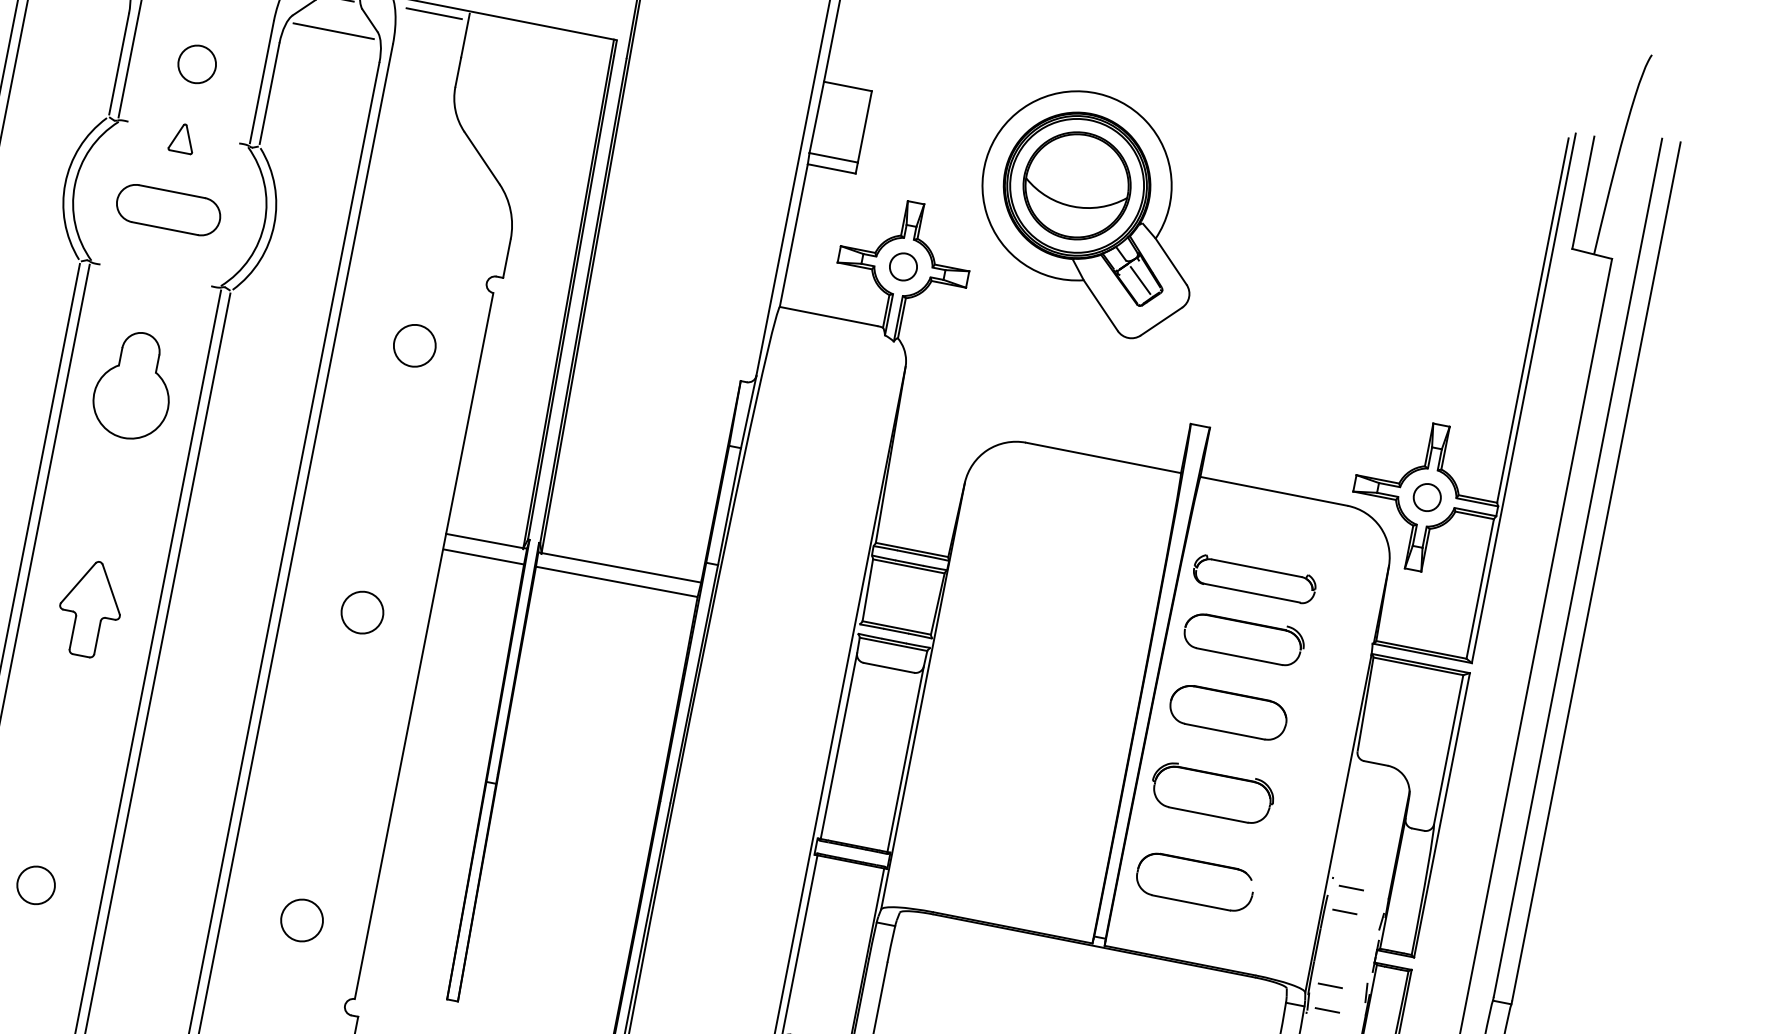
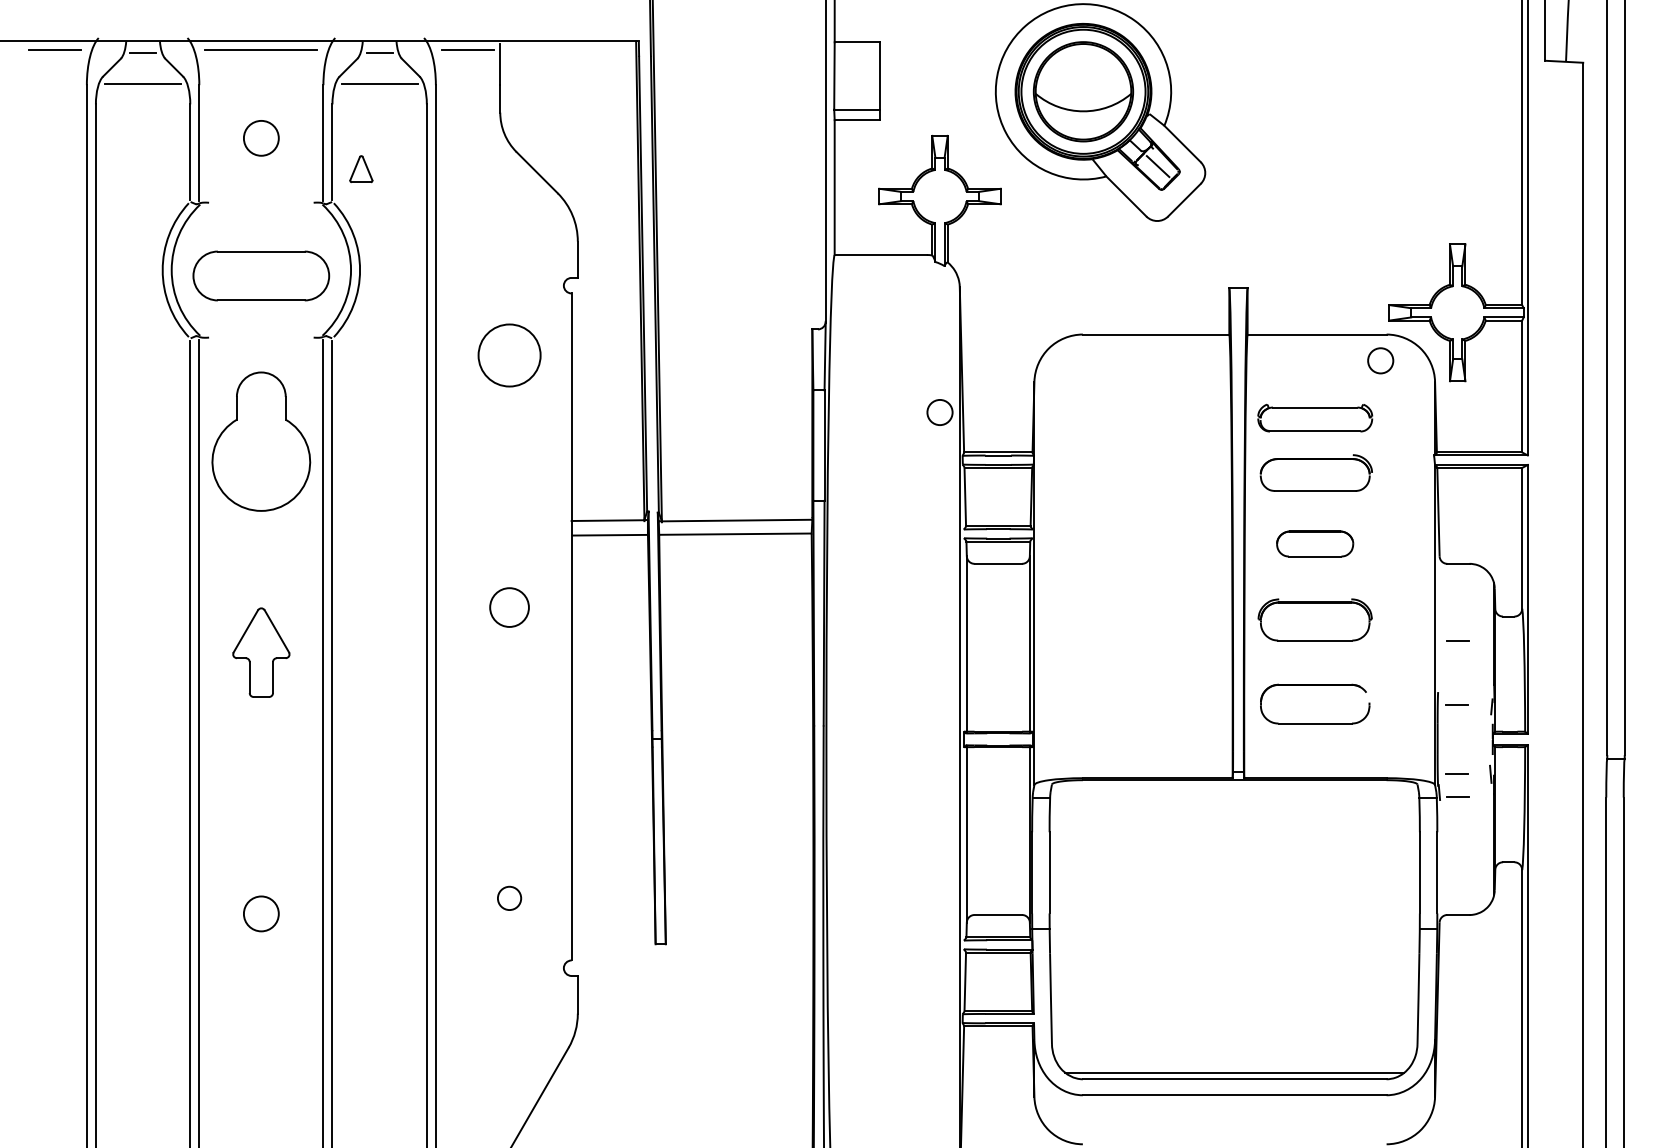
part: (182, 138) -> (361, 169), moved
part: (168, 209) -> (261, 275), size x1.4
circle: (902, 266) -> (939, 412), moved
circle: (414, 345) -> (509, 355), size x1.6
part: (134, 385) -> (261, 441), size x1.4
circle: (1427, 497) -> (1380, 360), moved
part: (1227, 711) -> (1314, 543), size x0.7
line: (1350, 887) -> (1457, 640), moved
circle: (301, 920) -> (509, 898), size x0.6

